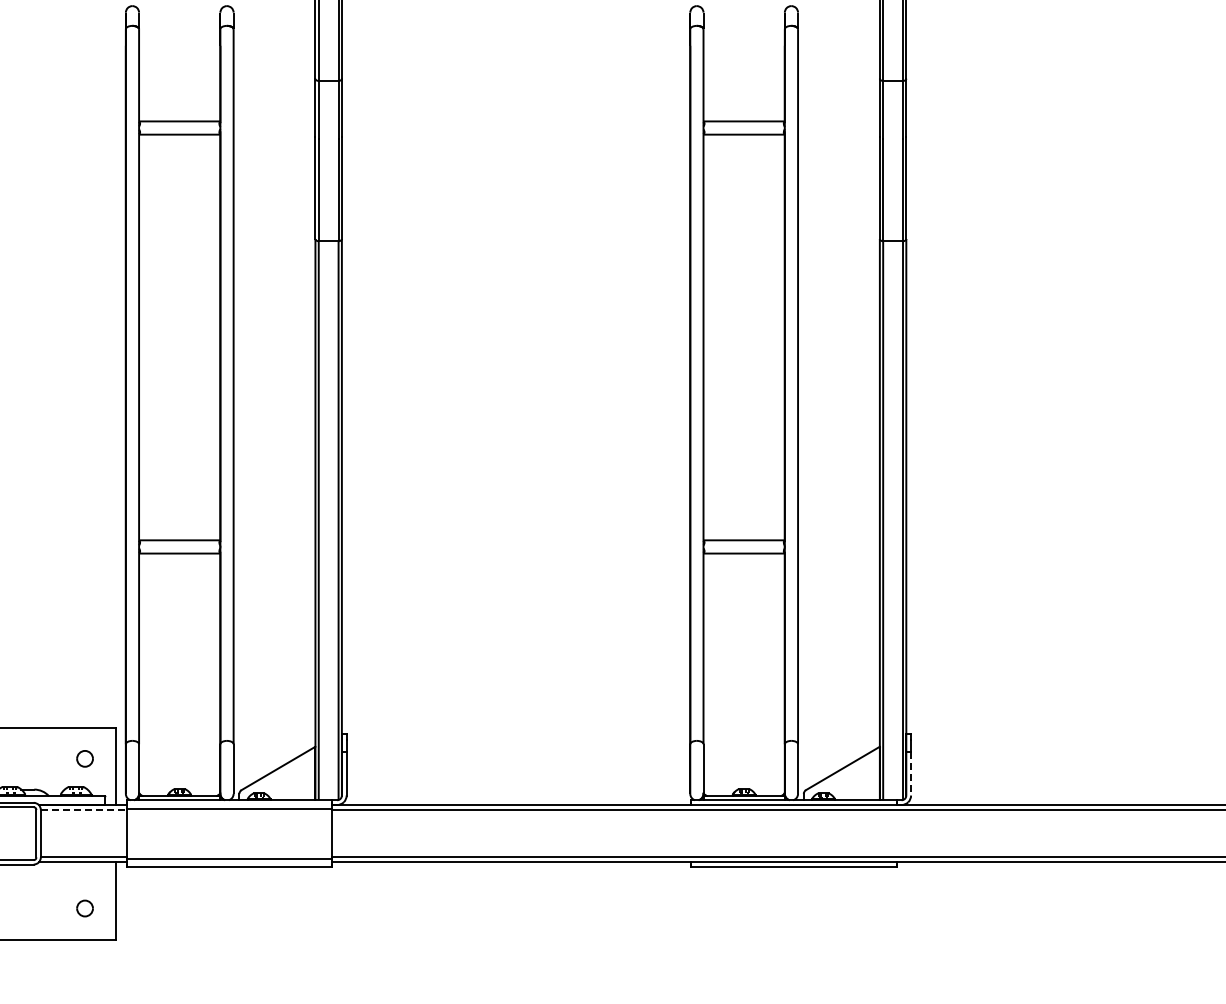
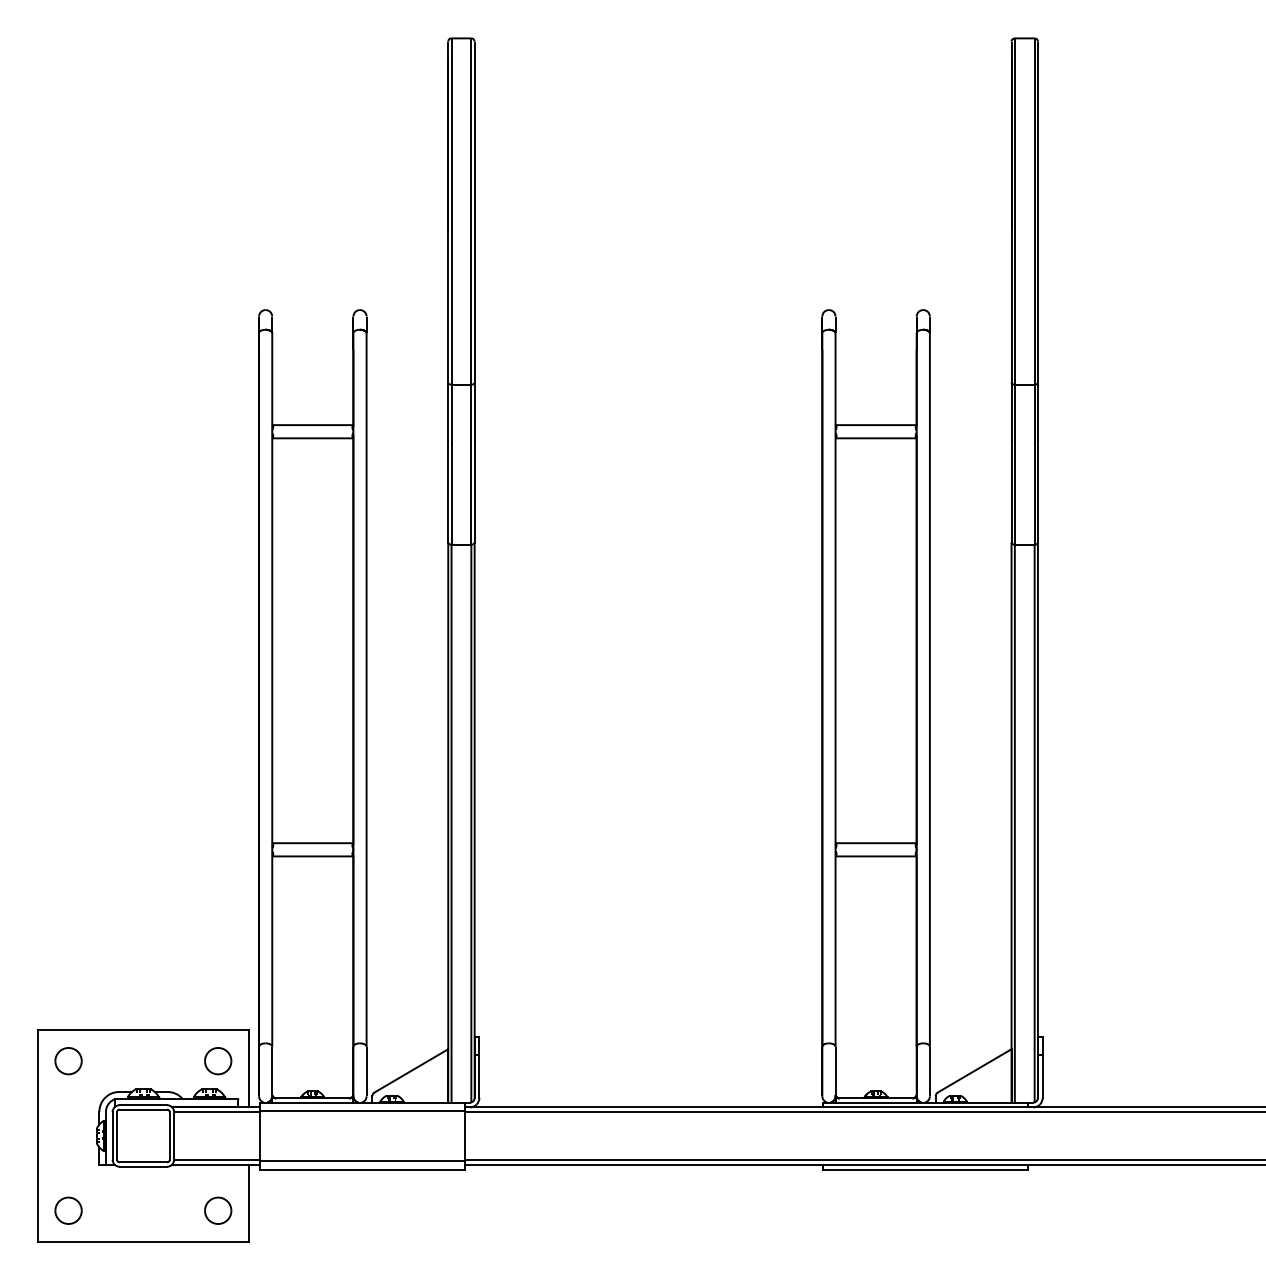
part: (85, 759) -> (218, 1061), size x1.67
line: (910, 774) -> (1042, 1076), dashed -> solid
line: (84, 810) -> (217, 1112), dashed -> solid
part: (85, 908) -> (218, 1210), size x1.67

